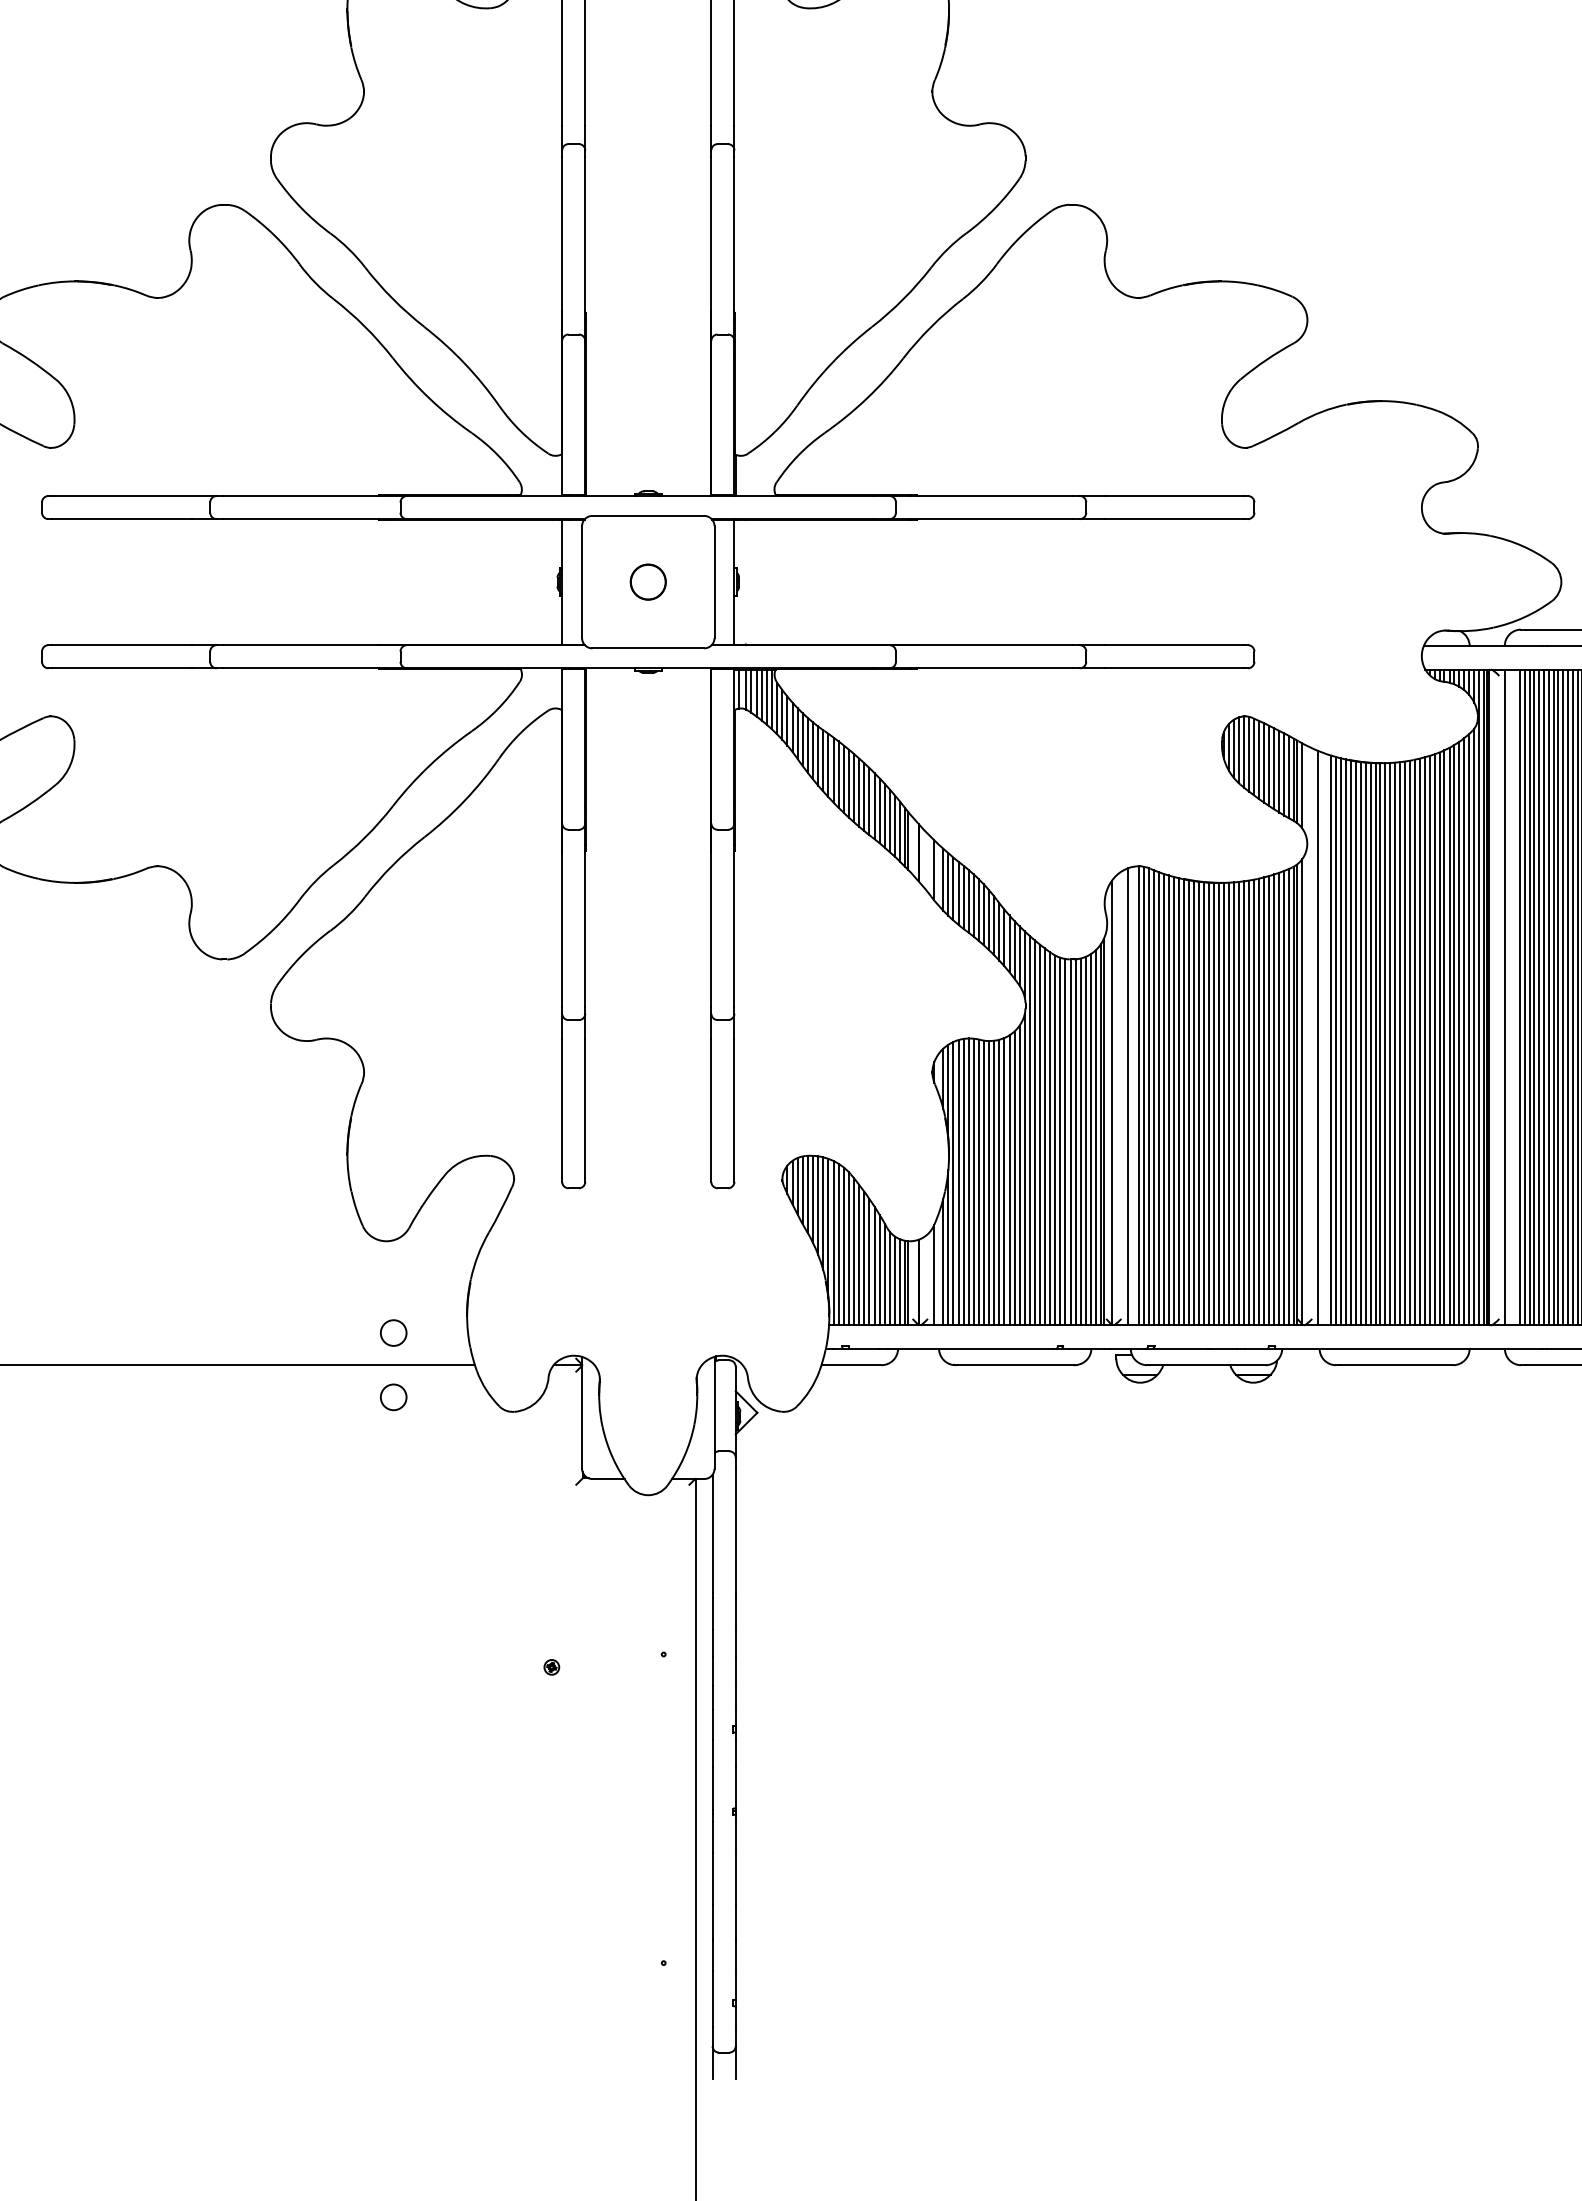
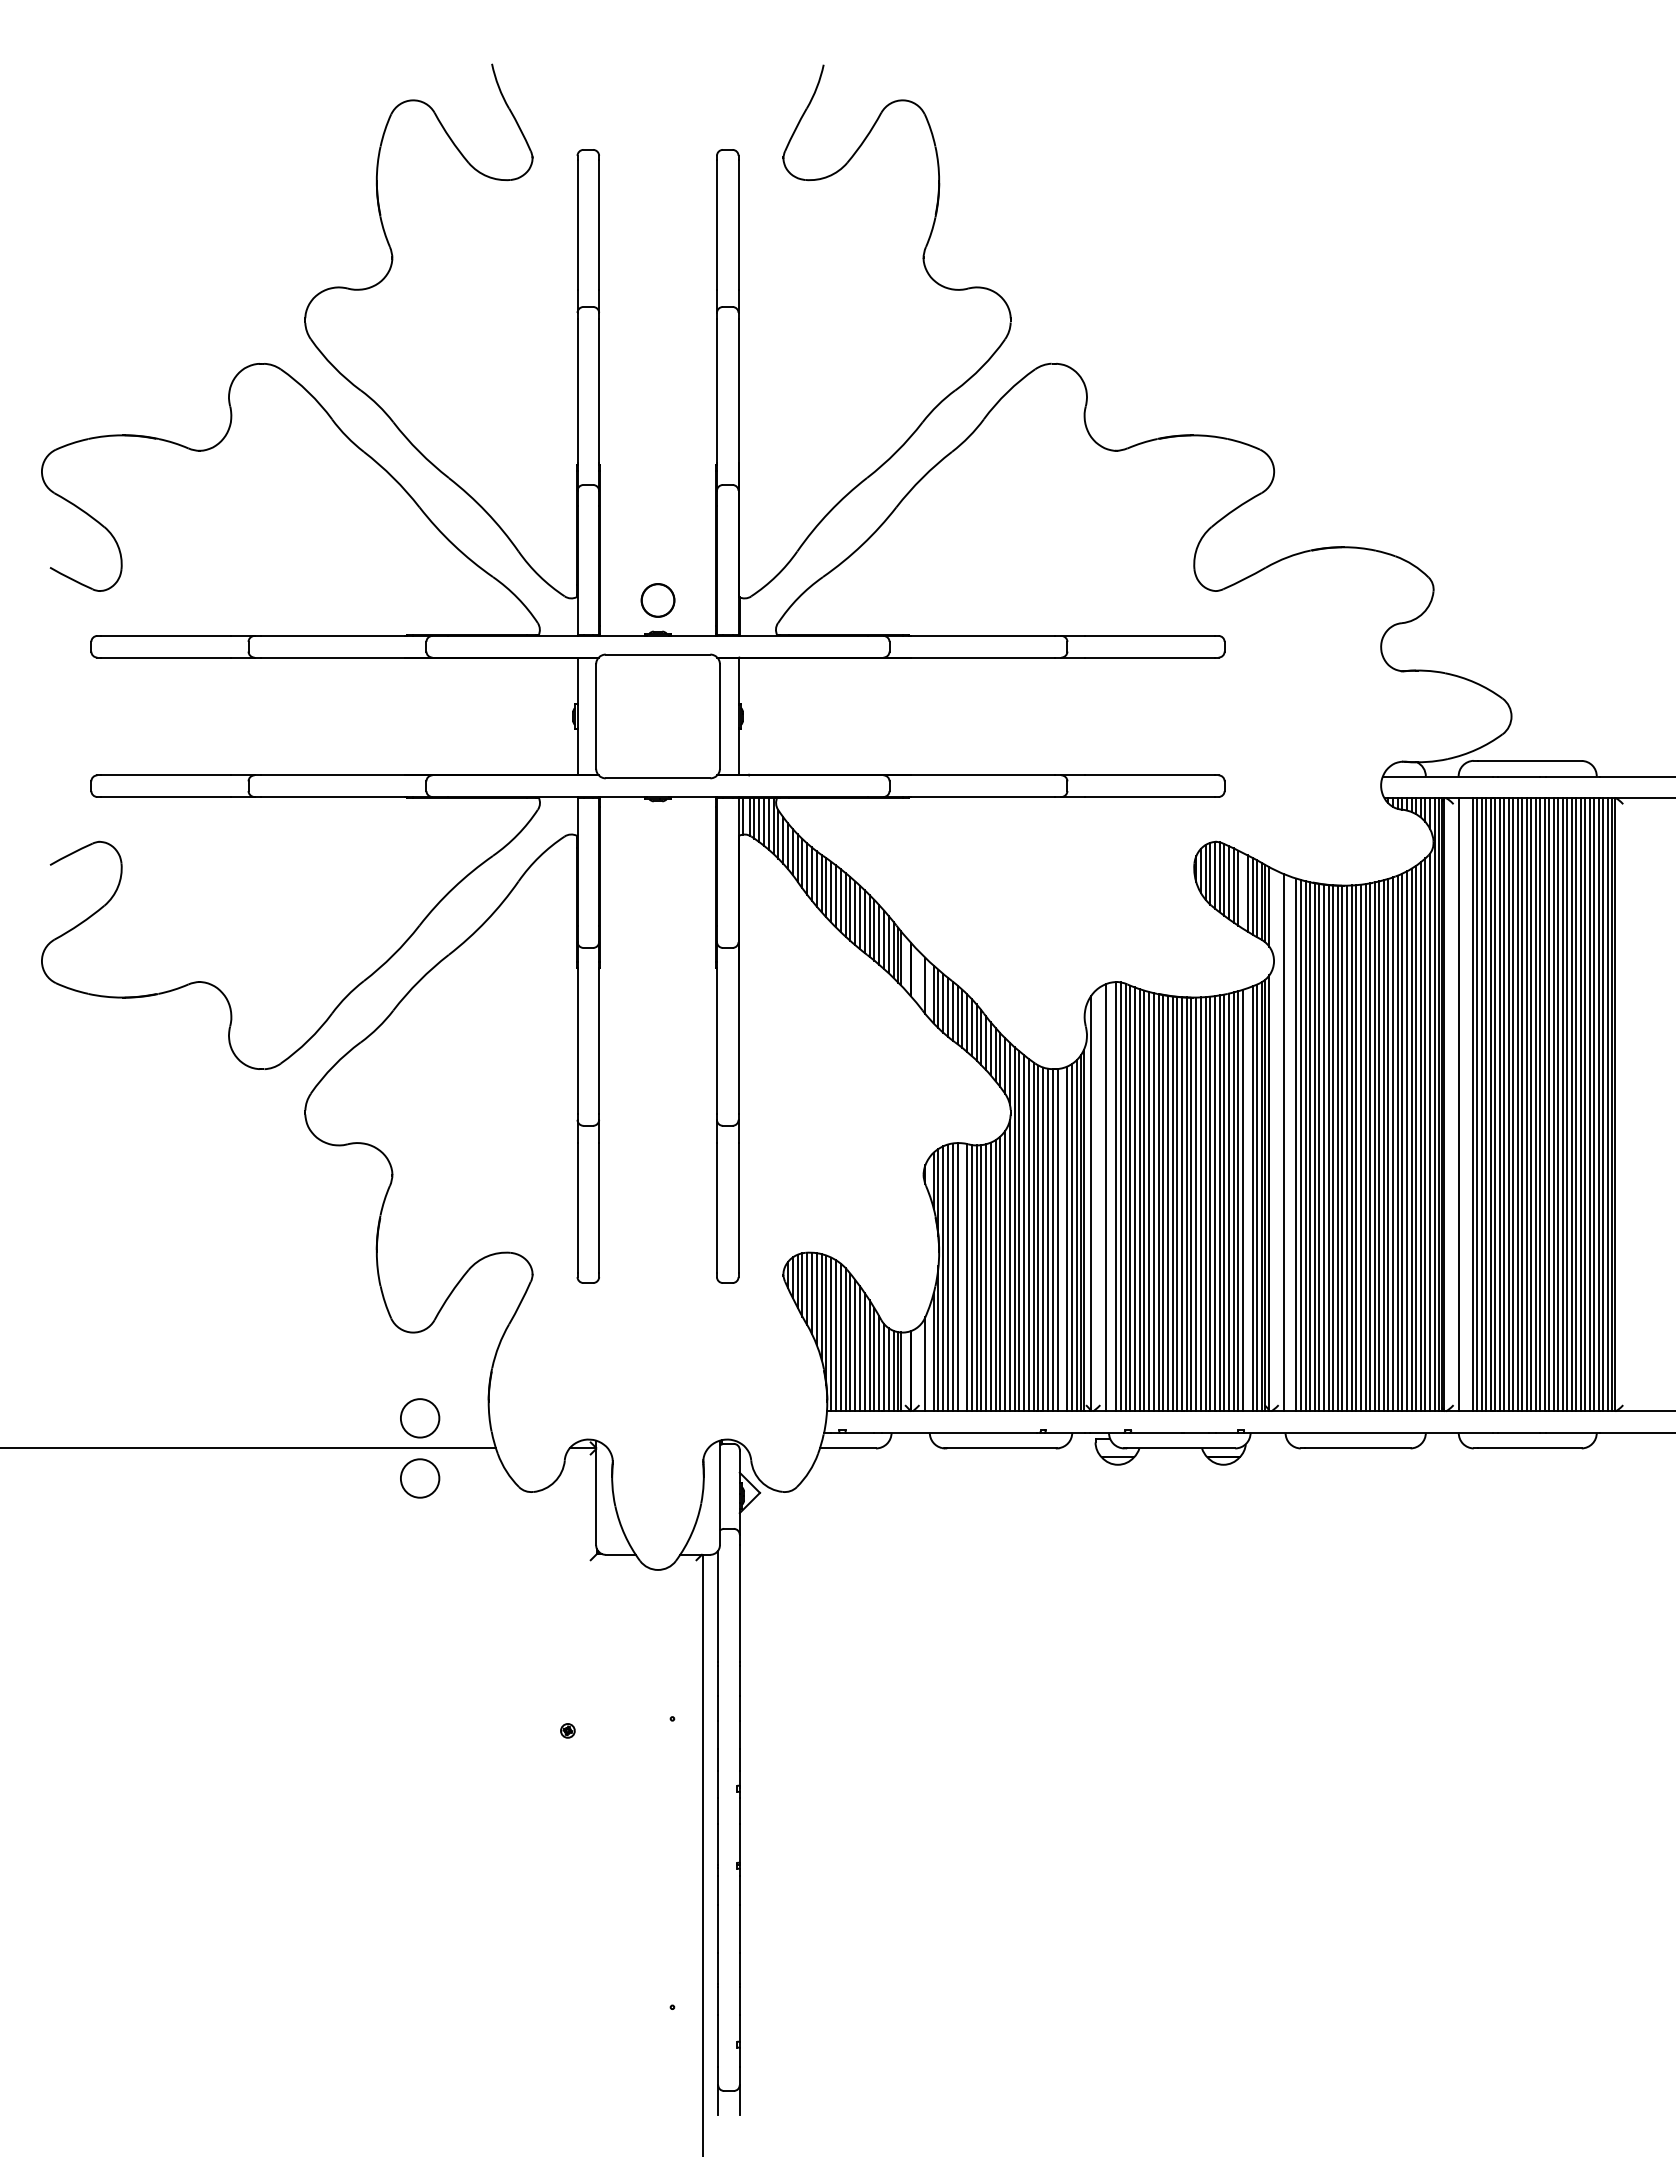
part: (647, 582) -> (657, 600), moved
line: (1274, 768) -> (1243, 890), removed
line: (1278, 1098) -> (1247, 1199), removed
line: (1080, 1141) -> (1062, 1239), removed
line: (973, 1182) -> (962, 1277), removed
circle: (393, 1333) -> (419, 1418), size x1.6
circle: (393, 1397) -> (419, 1478), size x1.6

